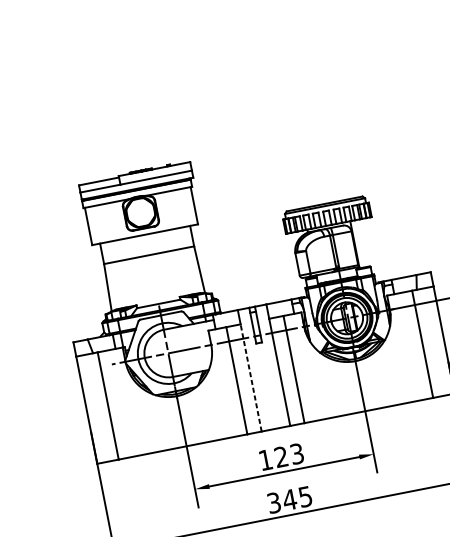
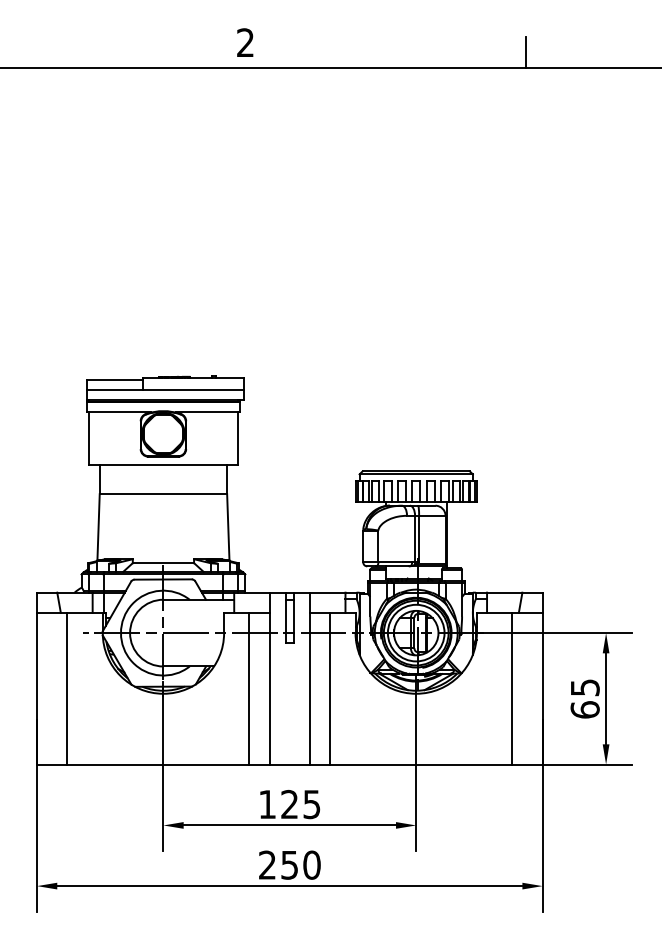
line: (251, 377) -> (269, 688), dashed -> solid
text: (297, 453) -> (312, 803), 123 -> 125
text: (289, 499) -> (289, 864), 345 -> 250

